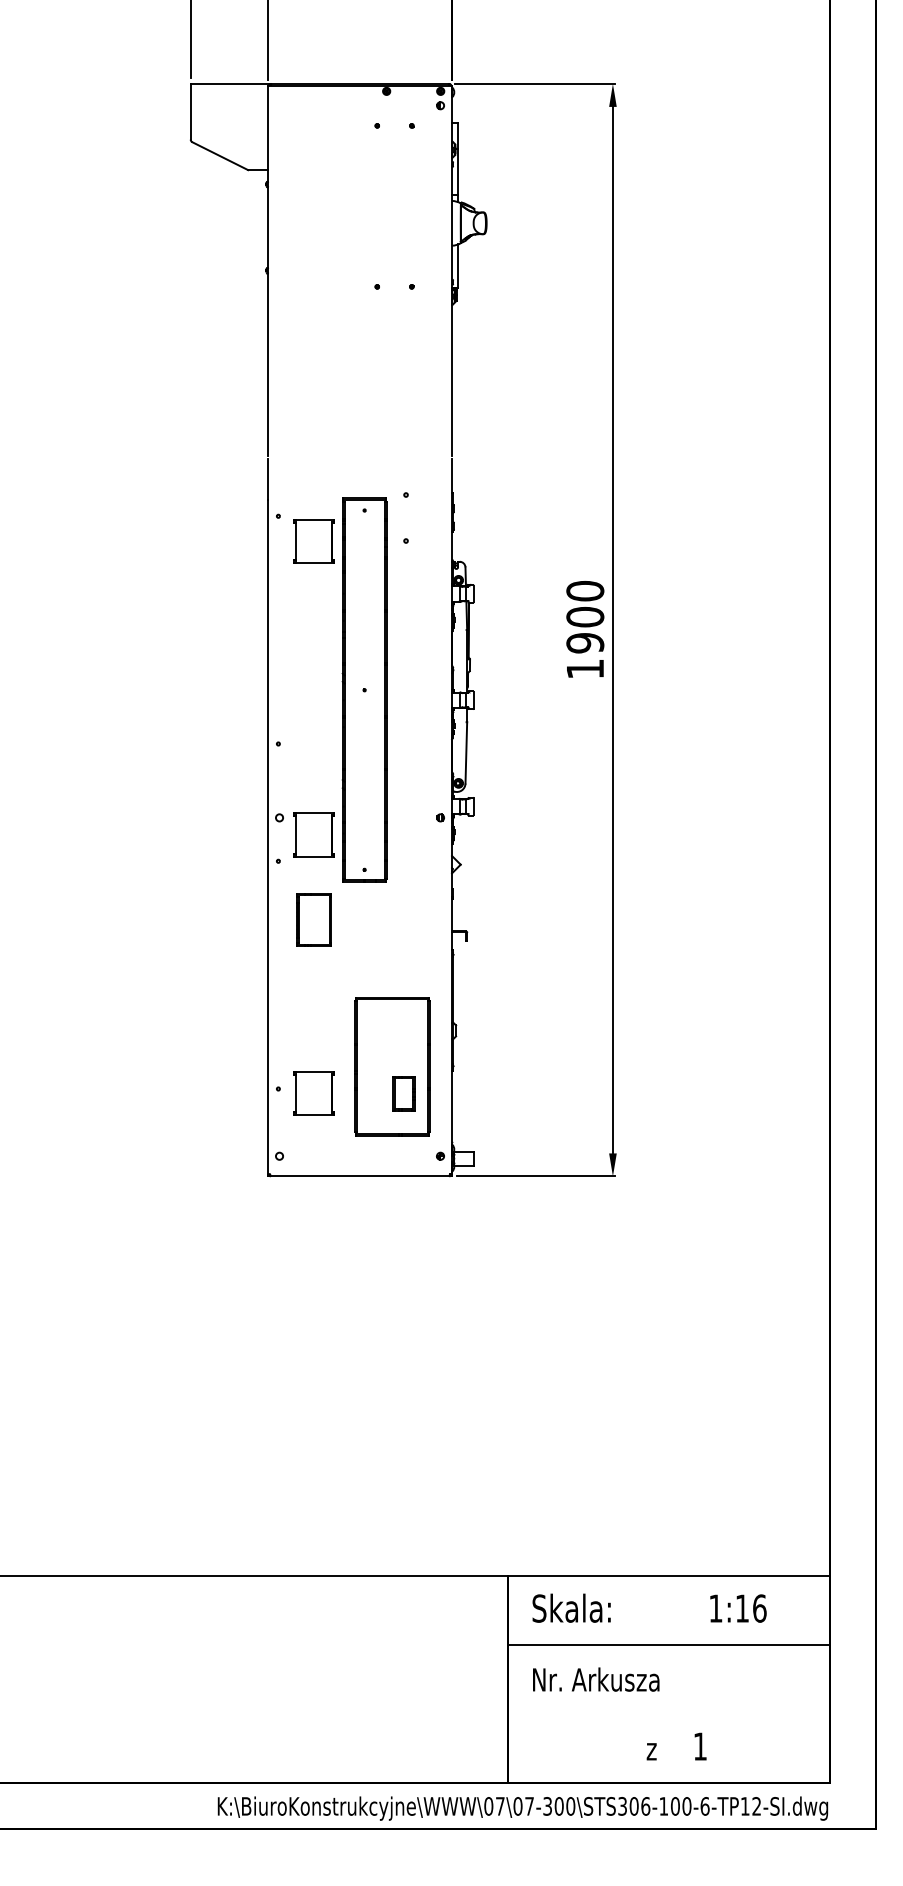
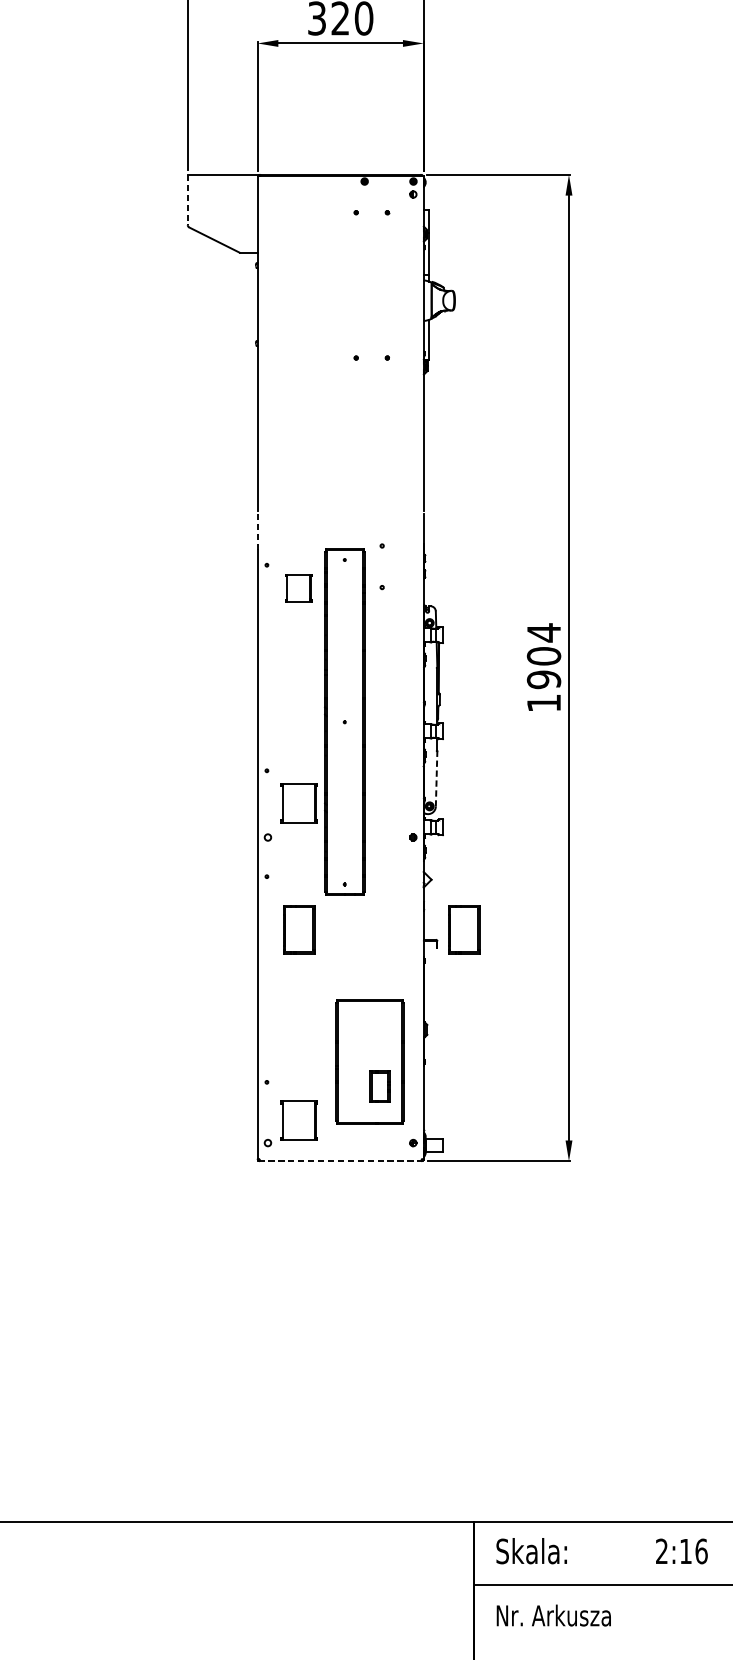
line: (190, 111) -> (187, 199), solid -> dashed
line: (268, 479) -> (257, 531), solid -> dashed
part: (313, 541) -> (298, 587), size x0.7
text: (585, 591) -> (544, 633), 1900 -> 1904
line: (466, 752) -> (436, 778), solid -> dashed
part: (313, 834) -> (298, 802), moved
part: (496, 919) -> (463, 929), added
part: (313, 1093) -> (298, 1120), moved
line: (360, 1176) -> (341, 1161), solid -> dashed
text: (715, 1608) -> (661, 1551), 1:16 -> 2:16

